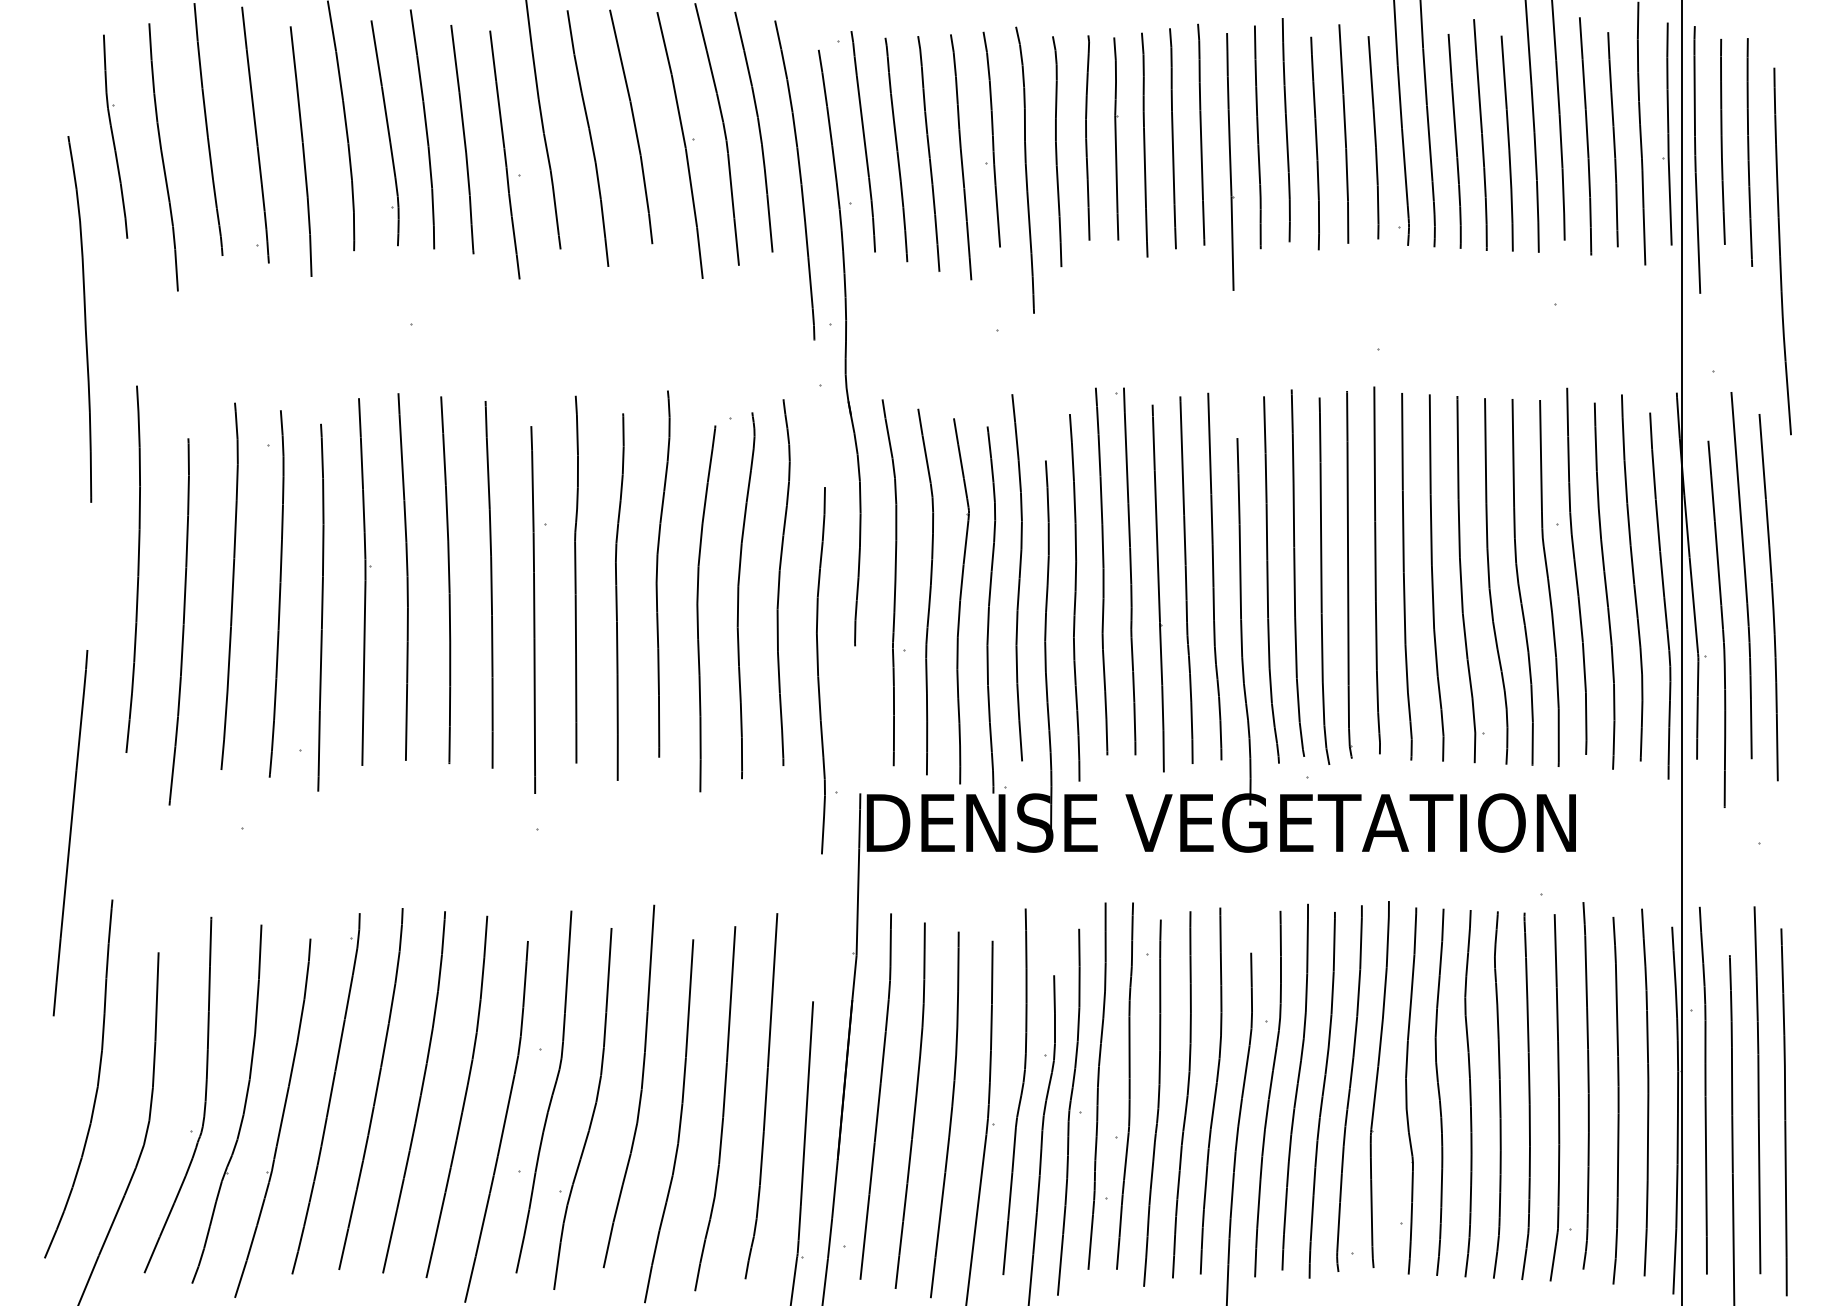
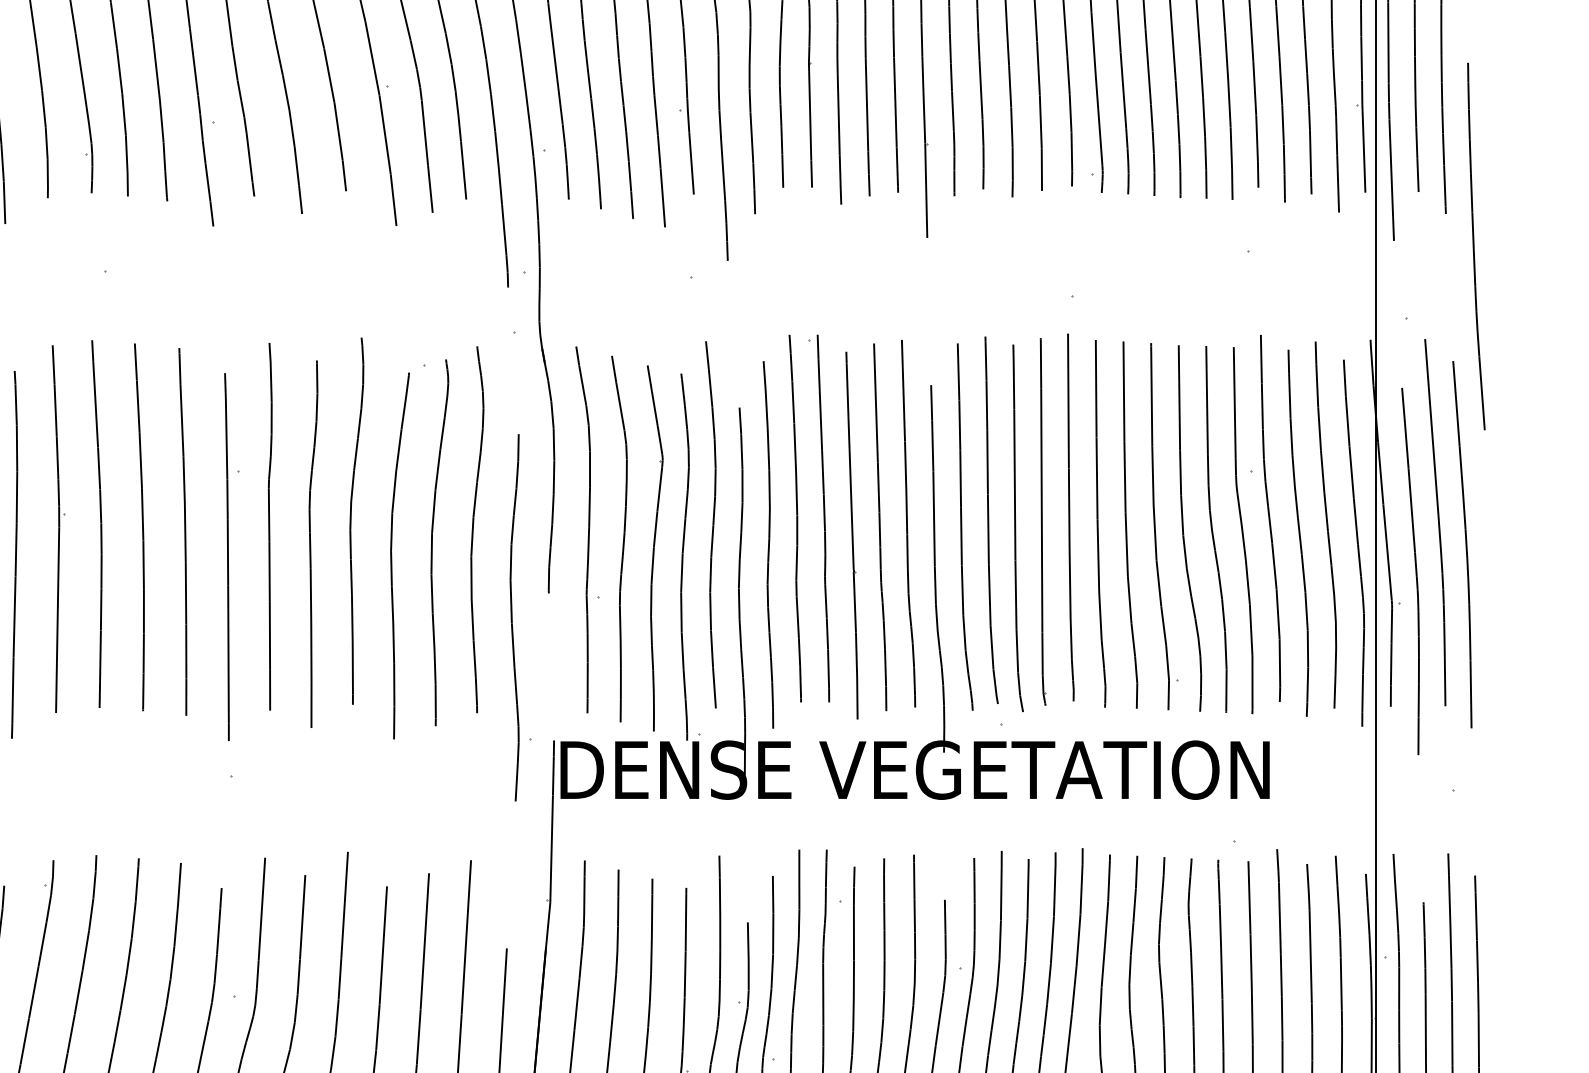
curve: (1780, 251) -> (1474, 246), moved

